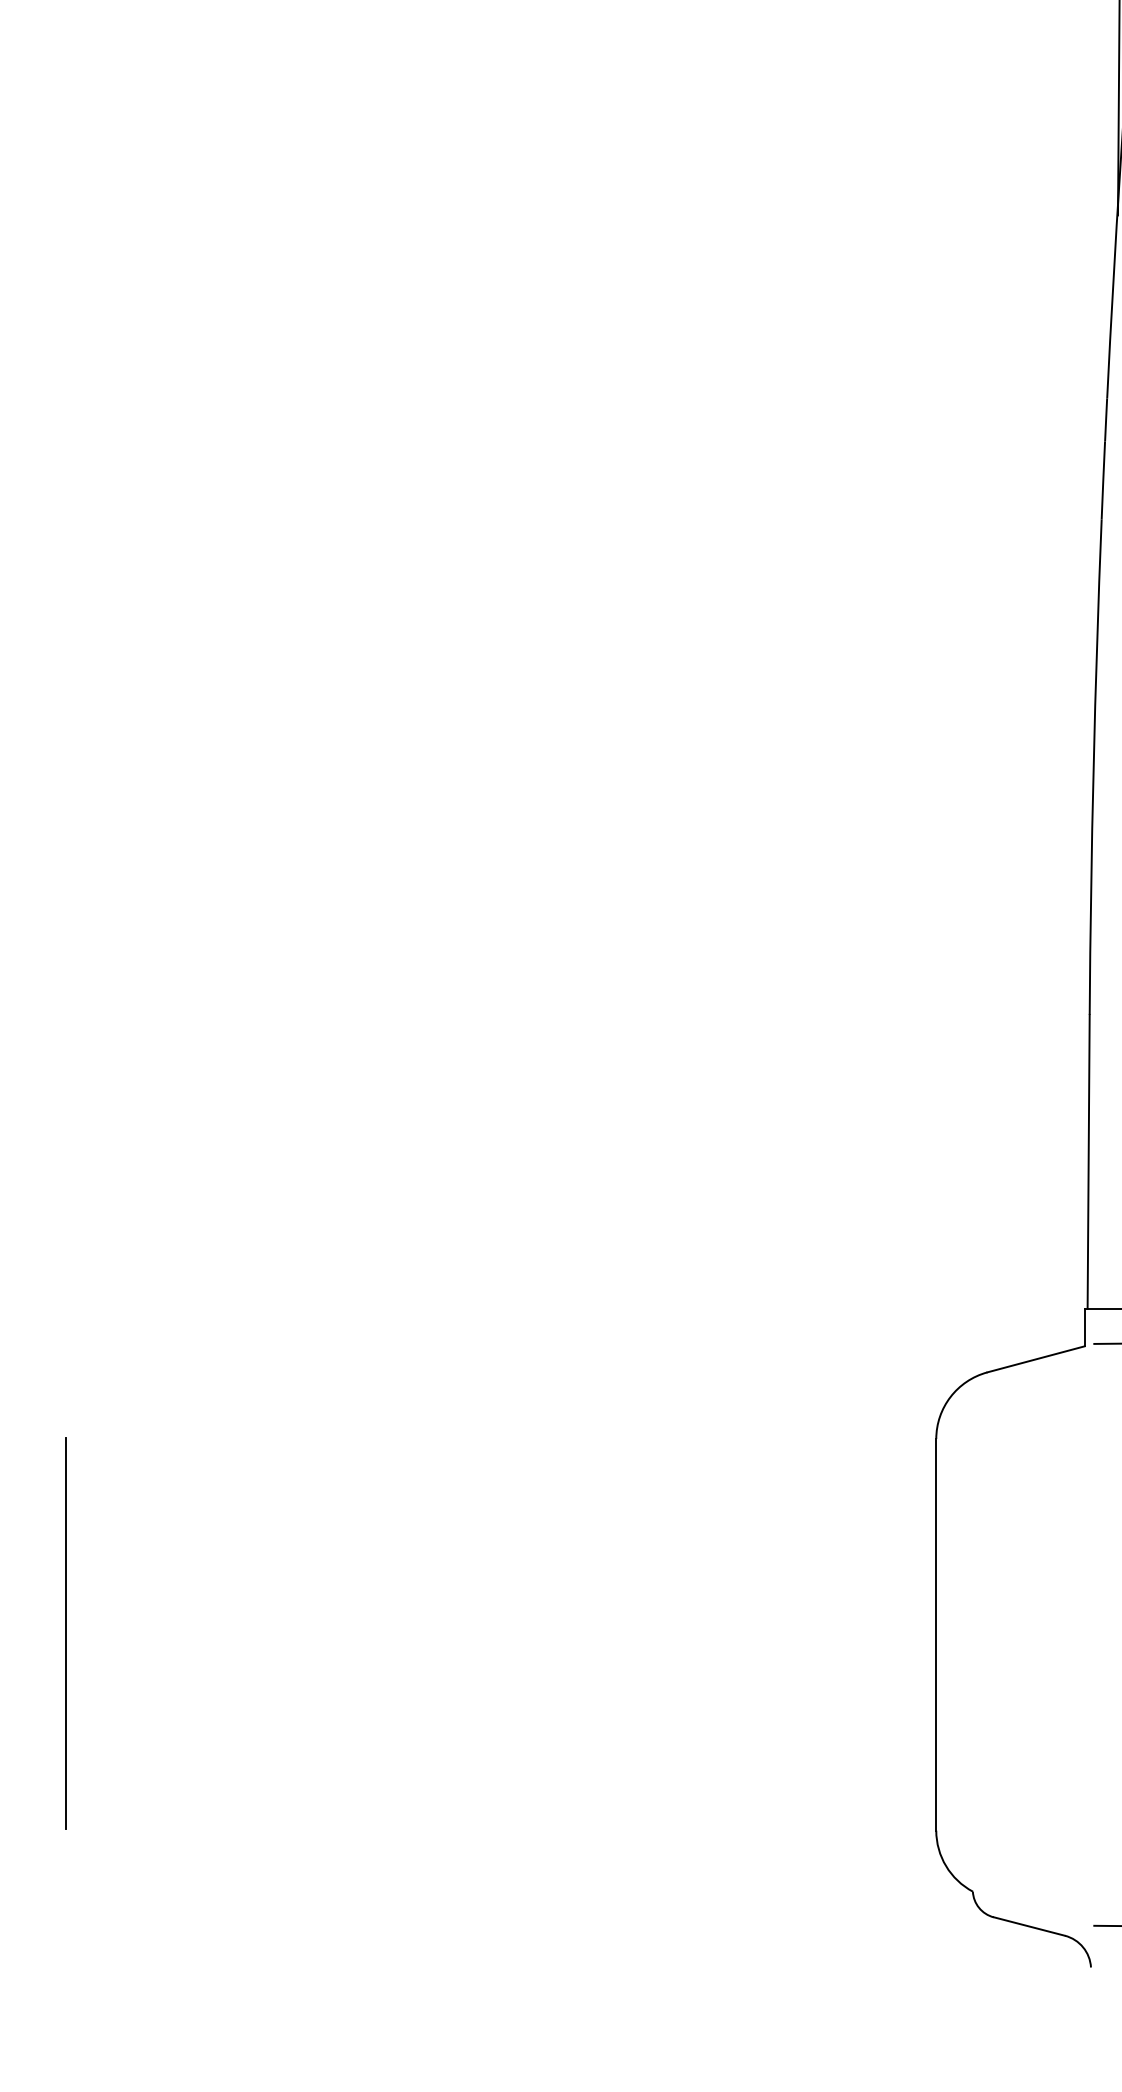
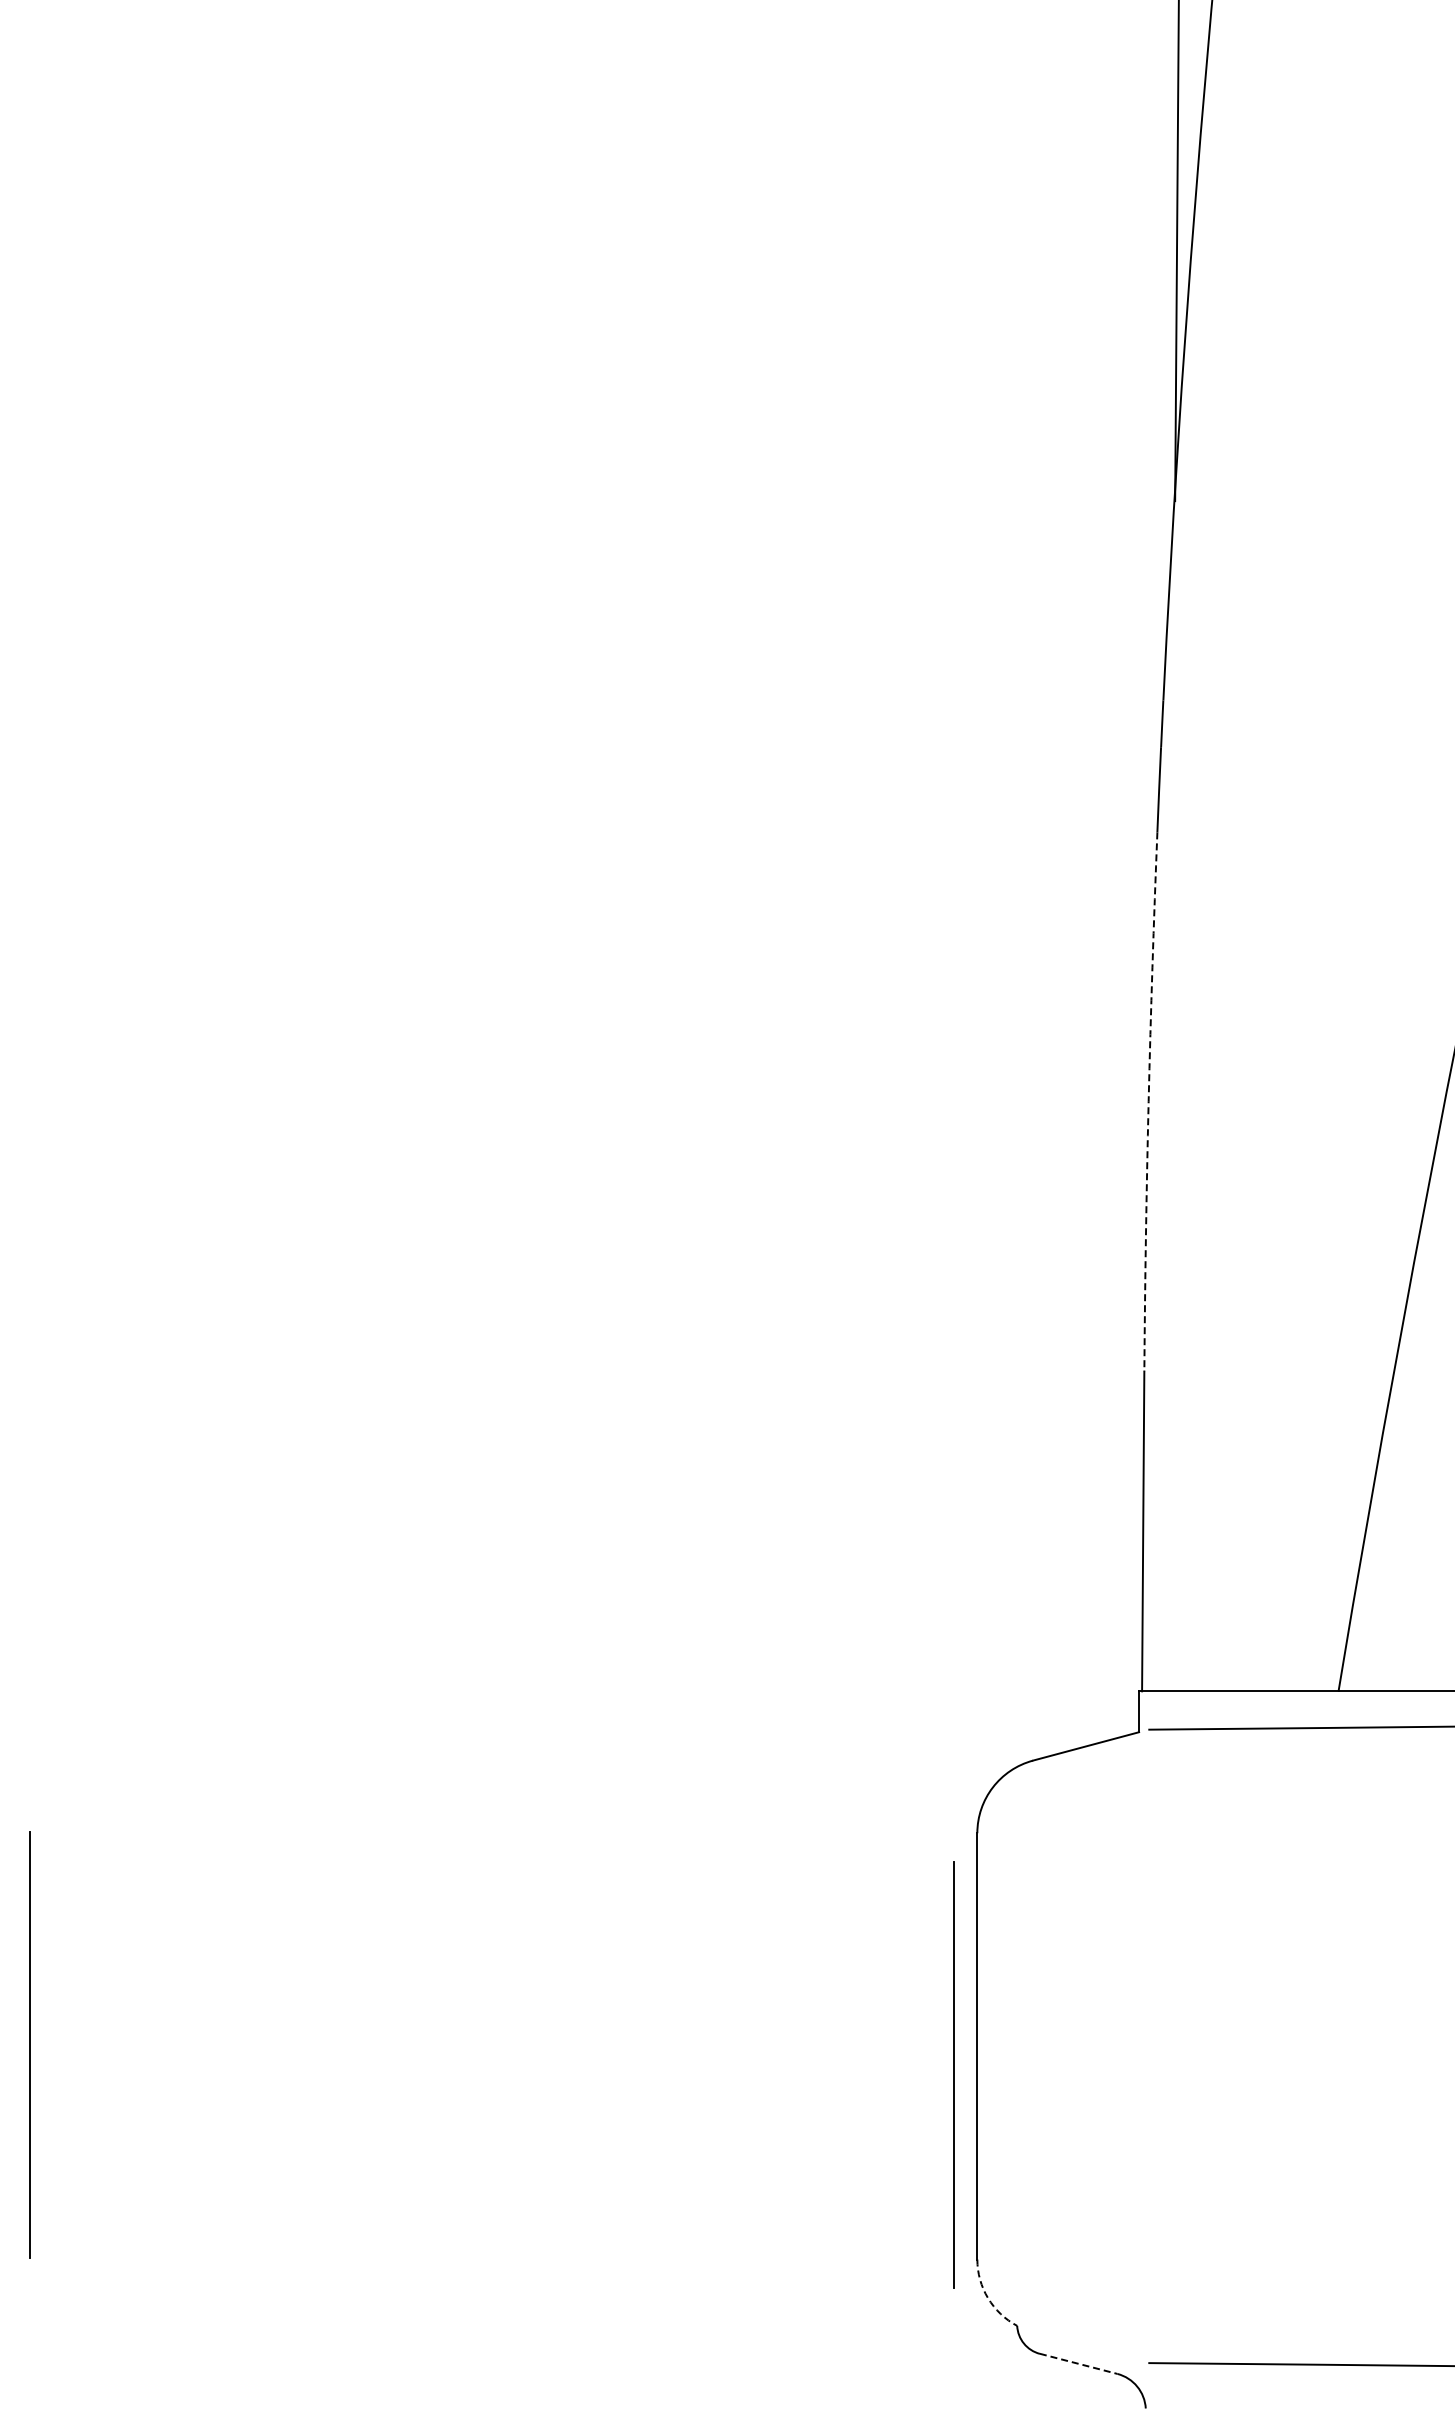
arc: (1093, 766) -> (1148, 1101), solid -> dashed
line: (914, 1660) -> (953, 2074), added
arc: (946, 1866) -> (988, 2298), solid -> dashed
line: (1030, 1926) -> (1079, 2363), solid -> dashed

